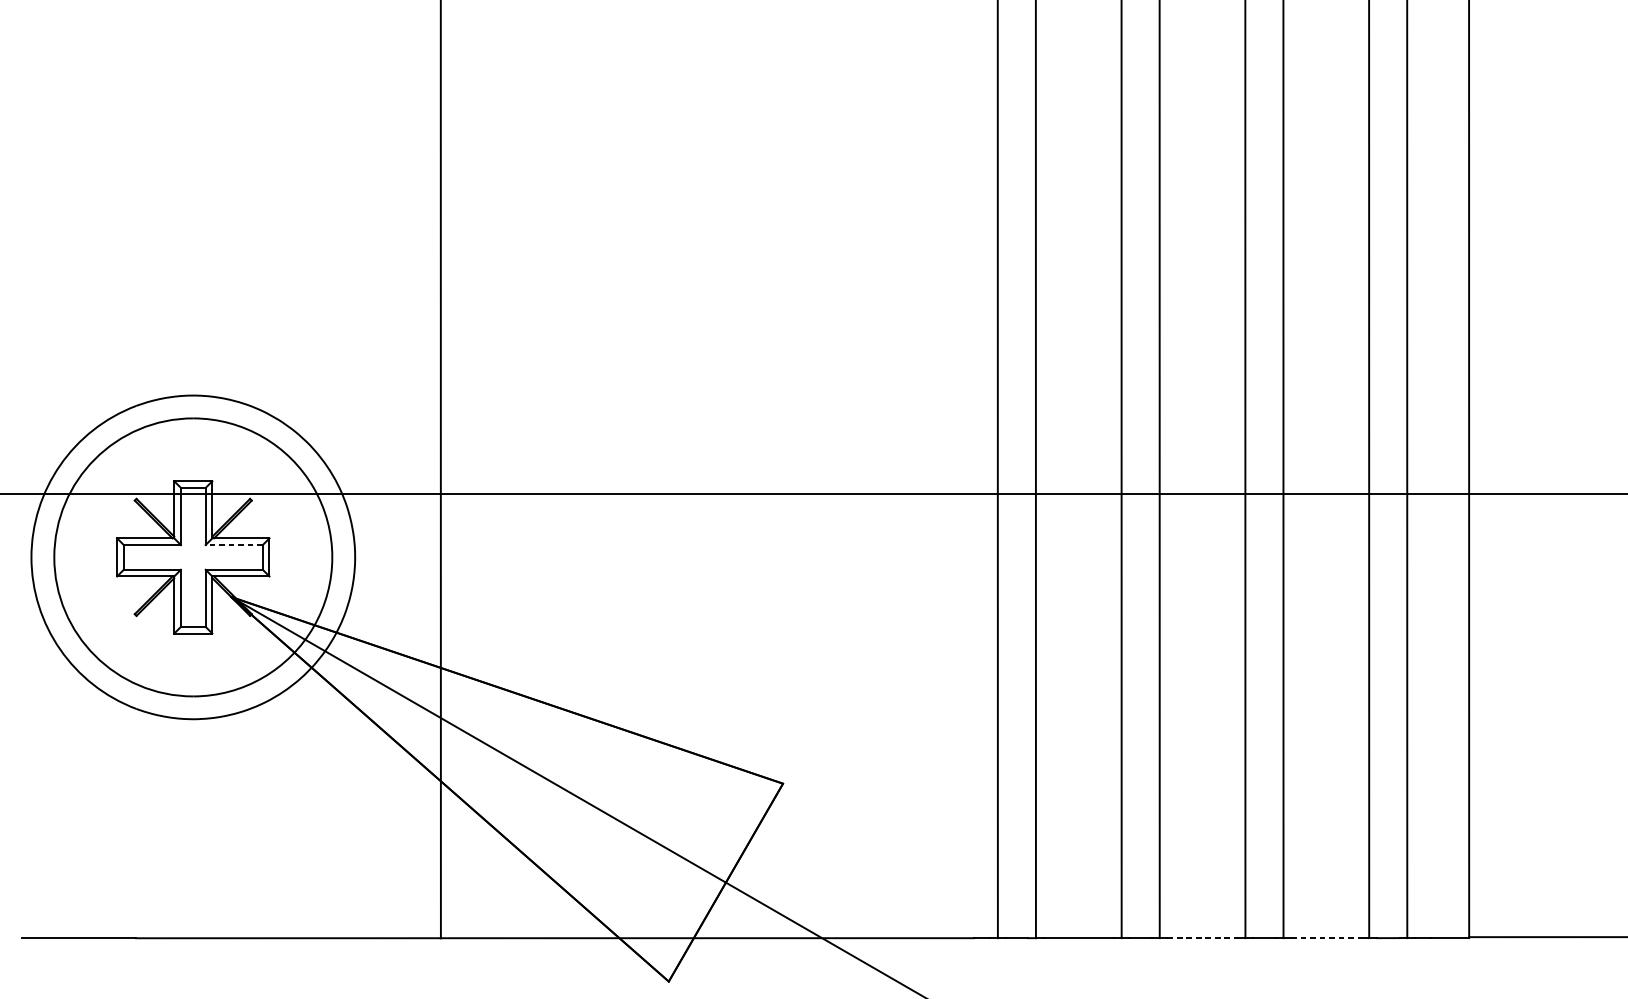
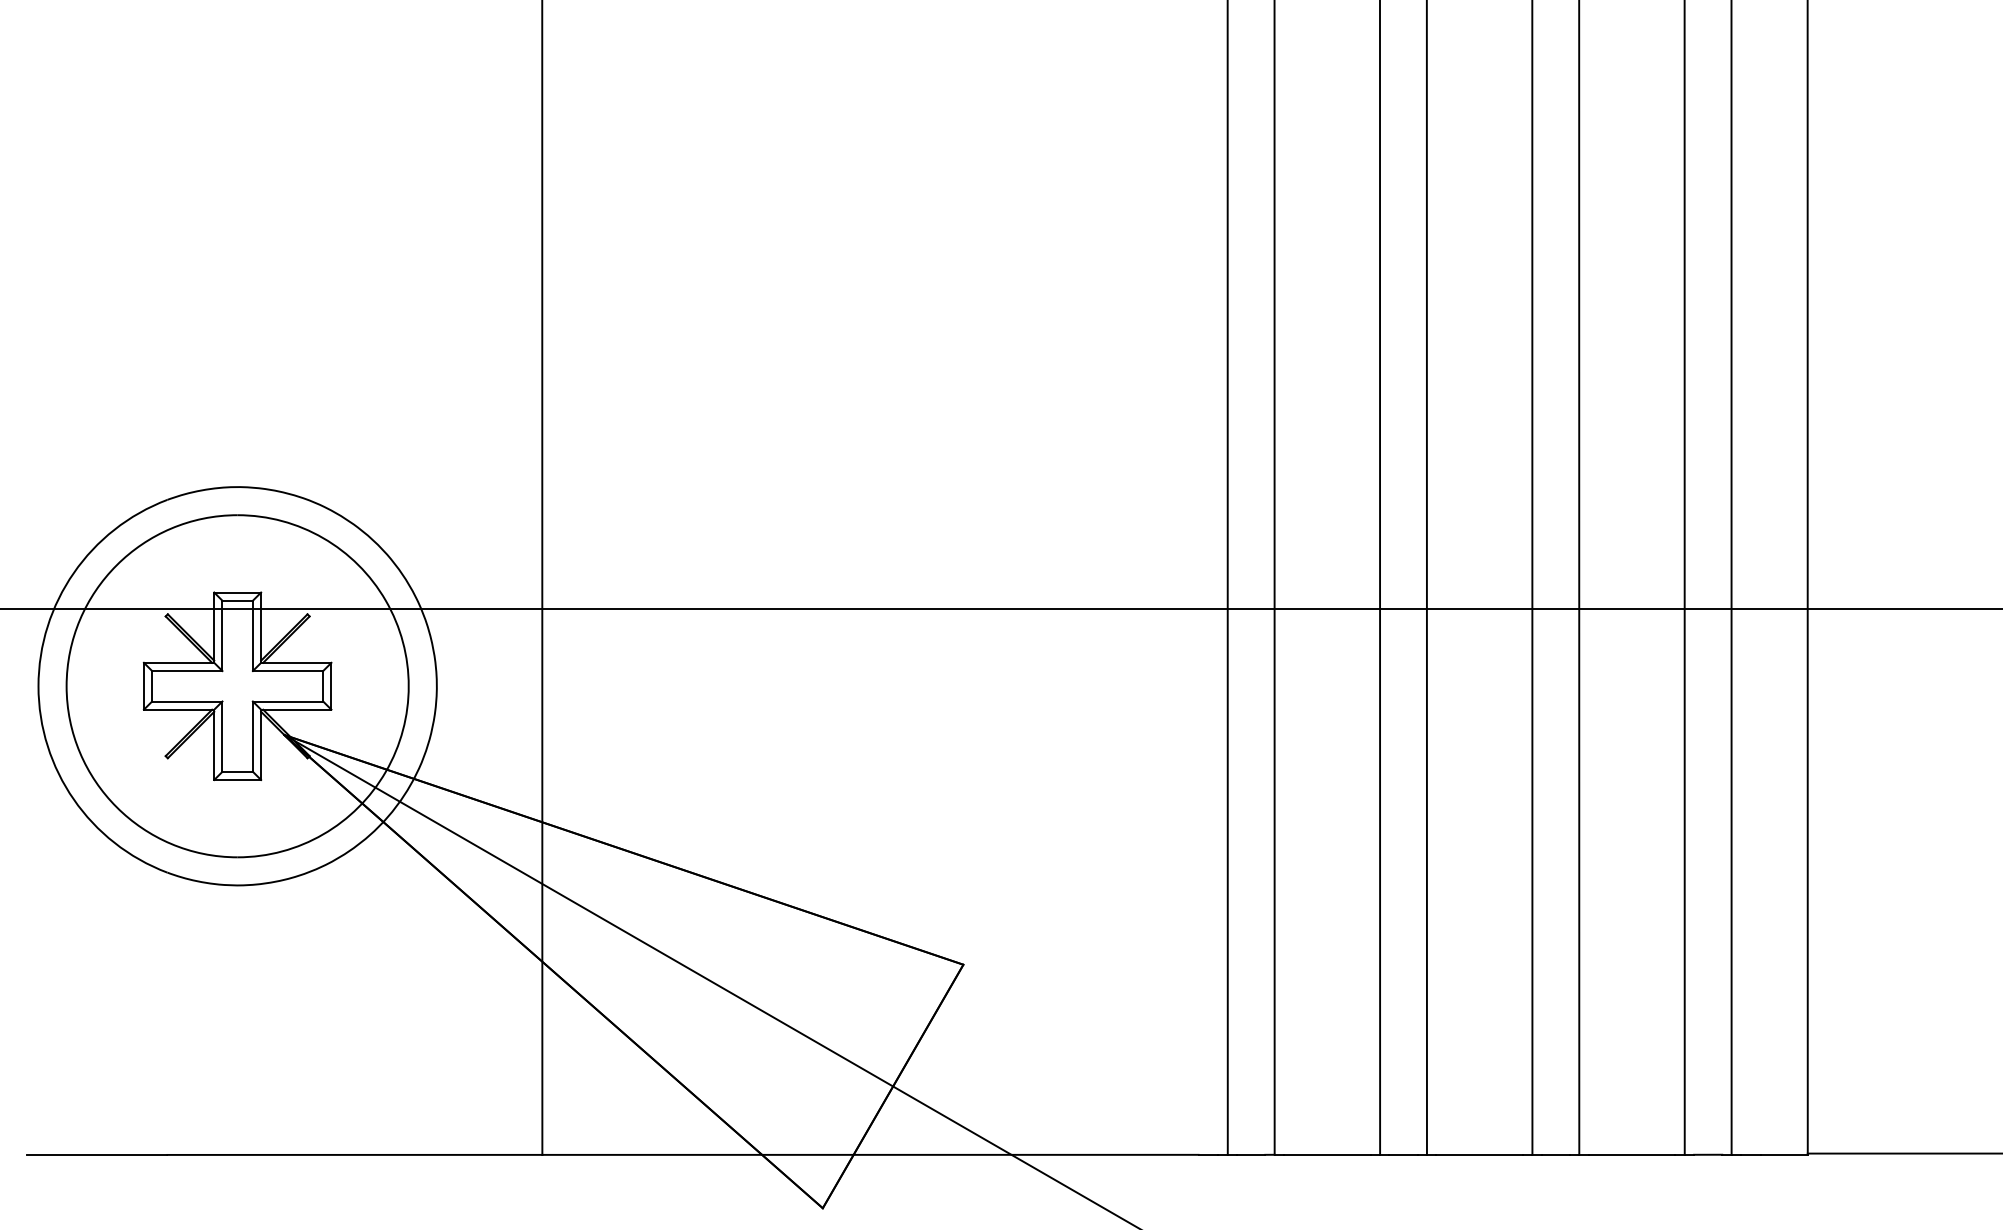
line: (233, 545) -> (287, 671), dashed -> solid
line: (1203, 937) -> (1480, 1154), dashed -> solid
line: (1326, 937) -> (1632, 1154), dashed -> solid

